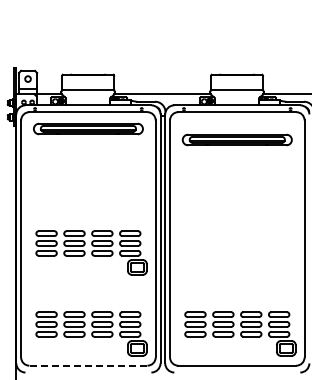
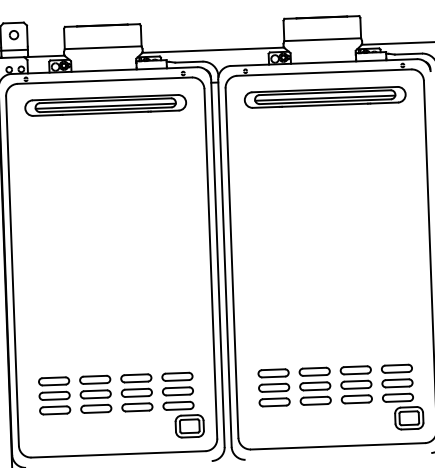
part: (236, 139) -> (324, 96), moved
part: (91, 252) -> (116, 287), removed
line: (87, 365) -> (117, 454), dashed -> solid

